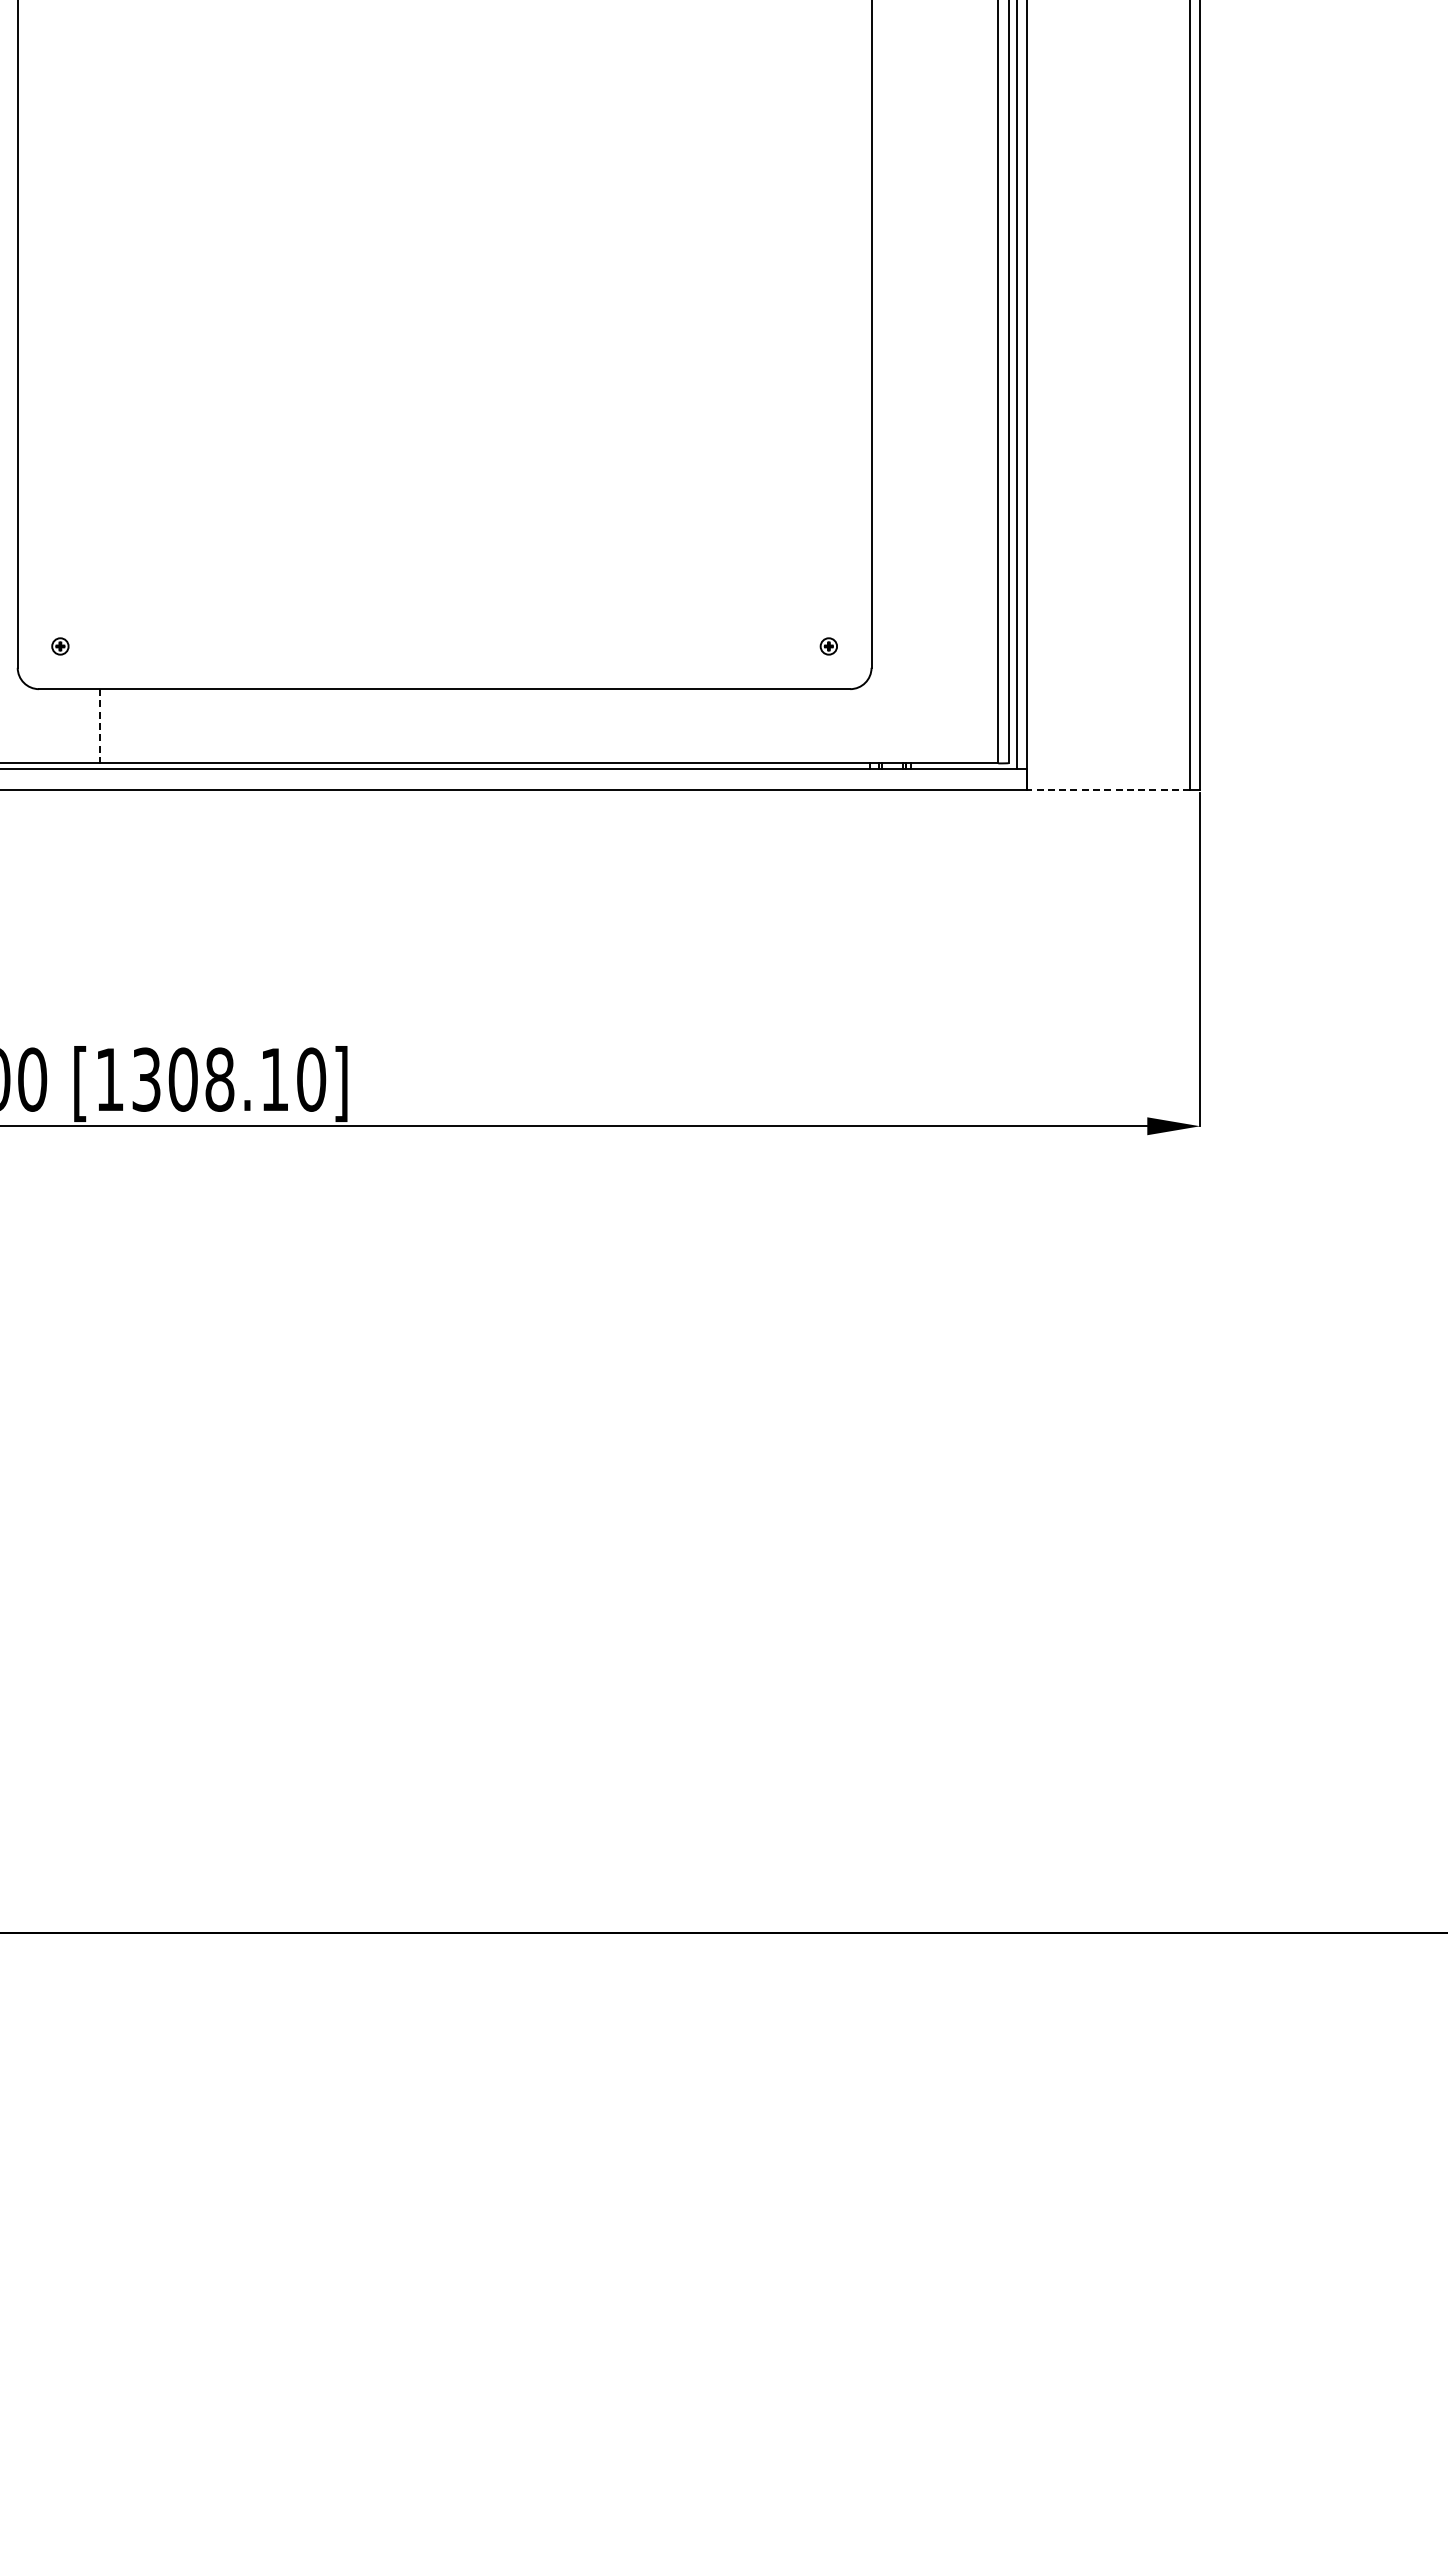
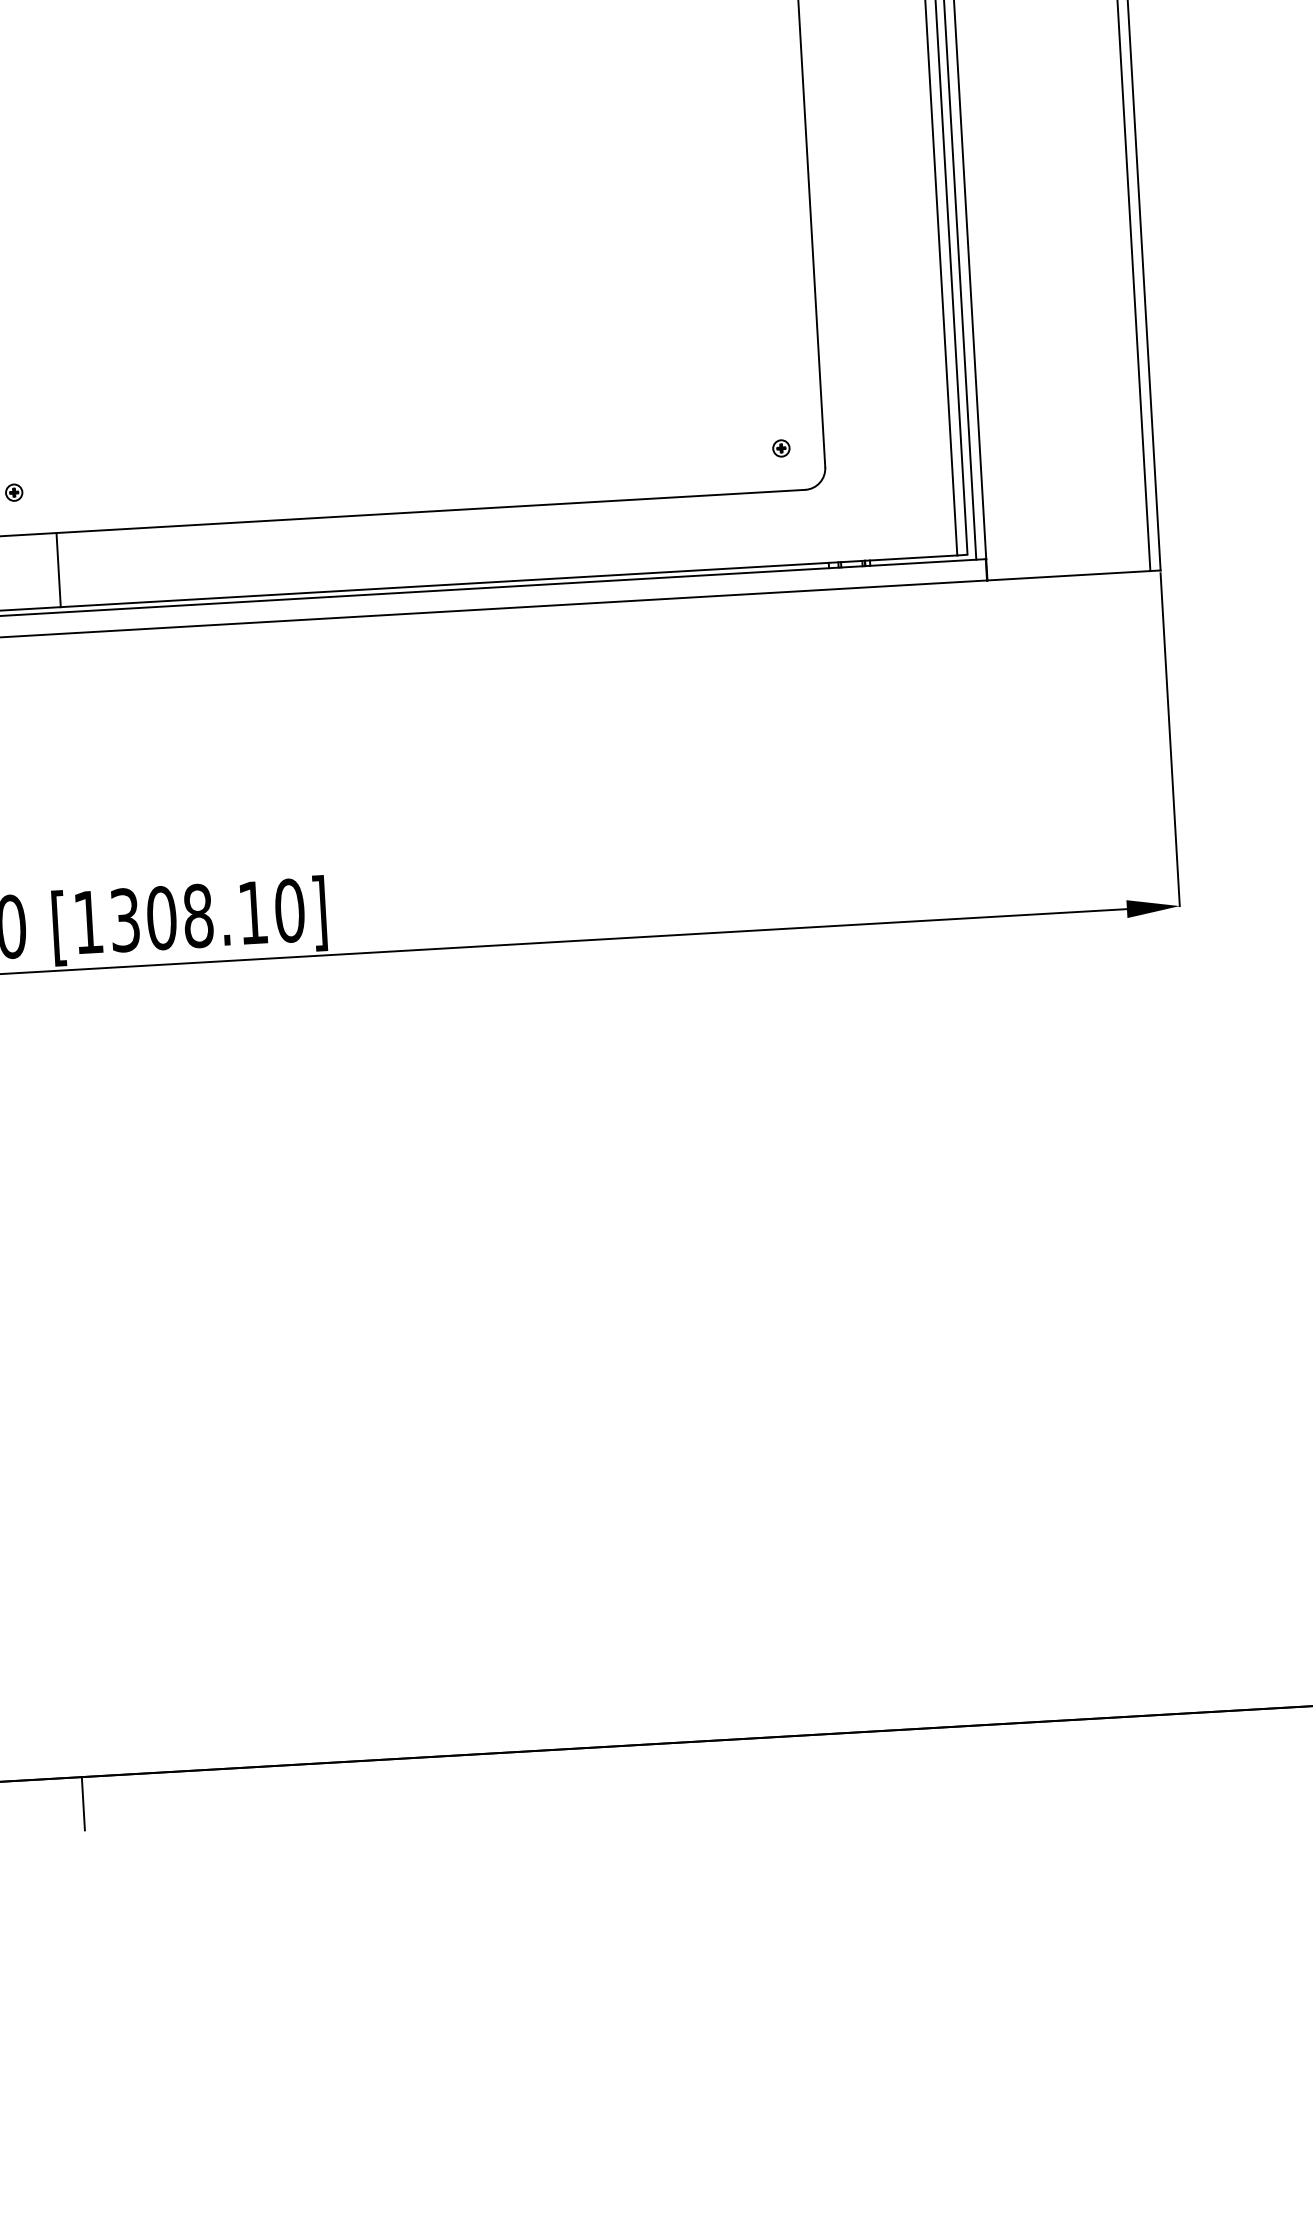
line: (100, 726) -> (58, 570), dashed -> solid
line: (1108, 790) -> (1068, 576), dashed -> solid
line: (53, 1959) -> (82, 1803), added

